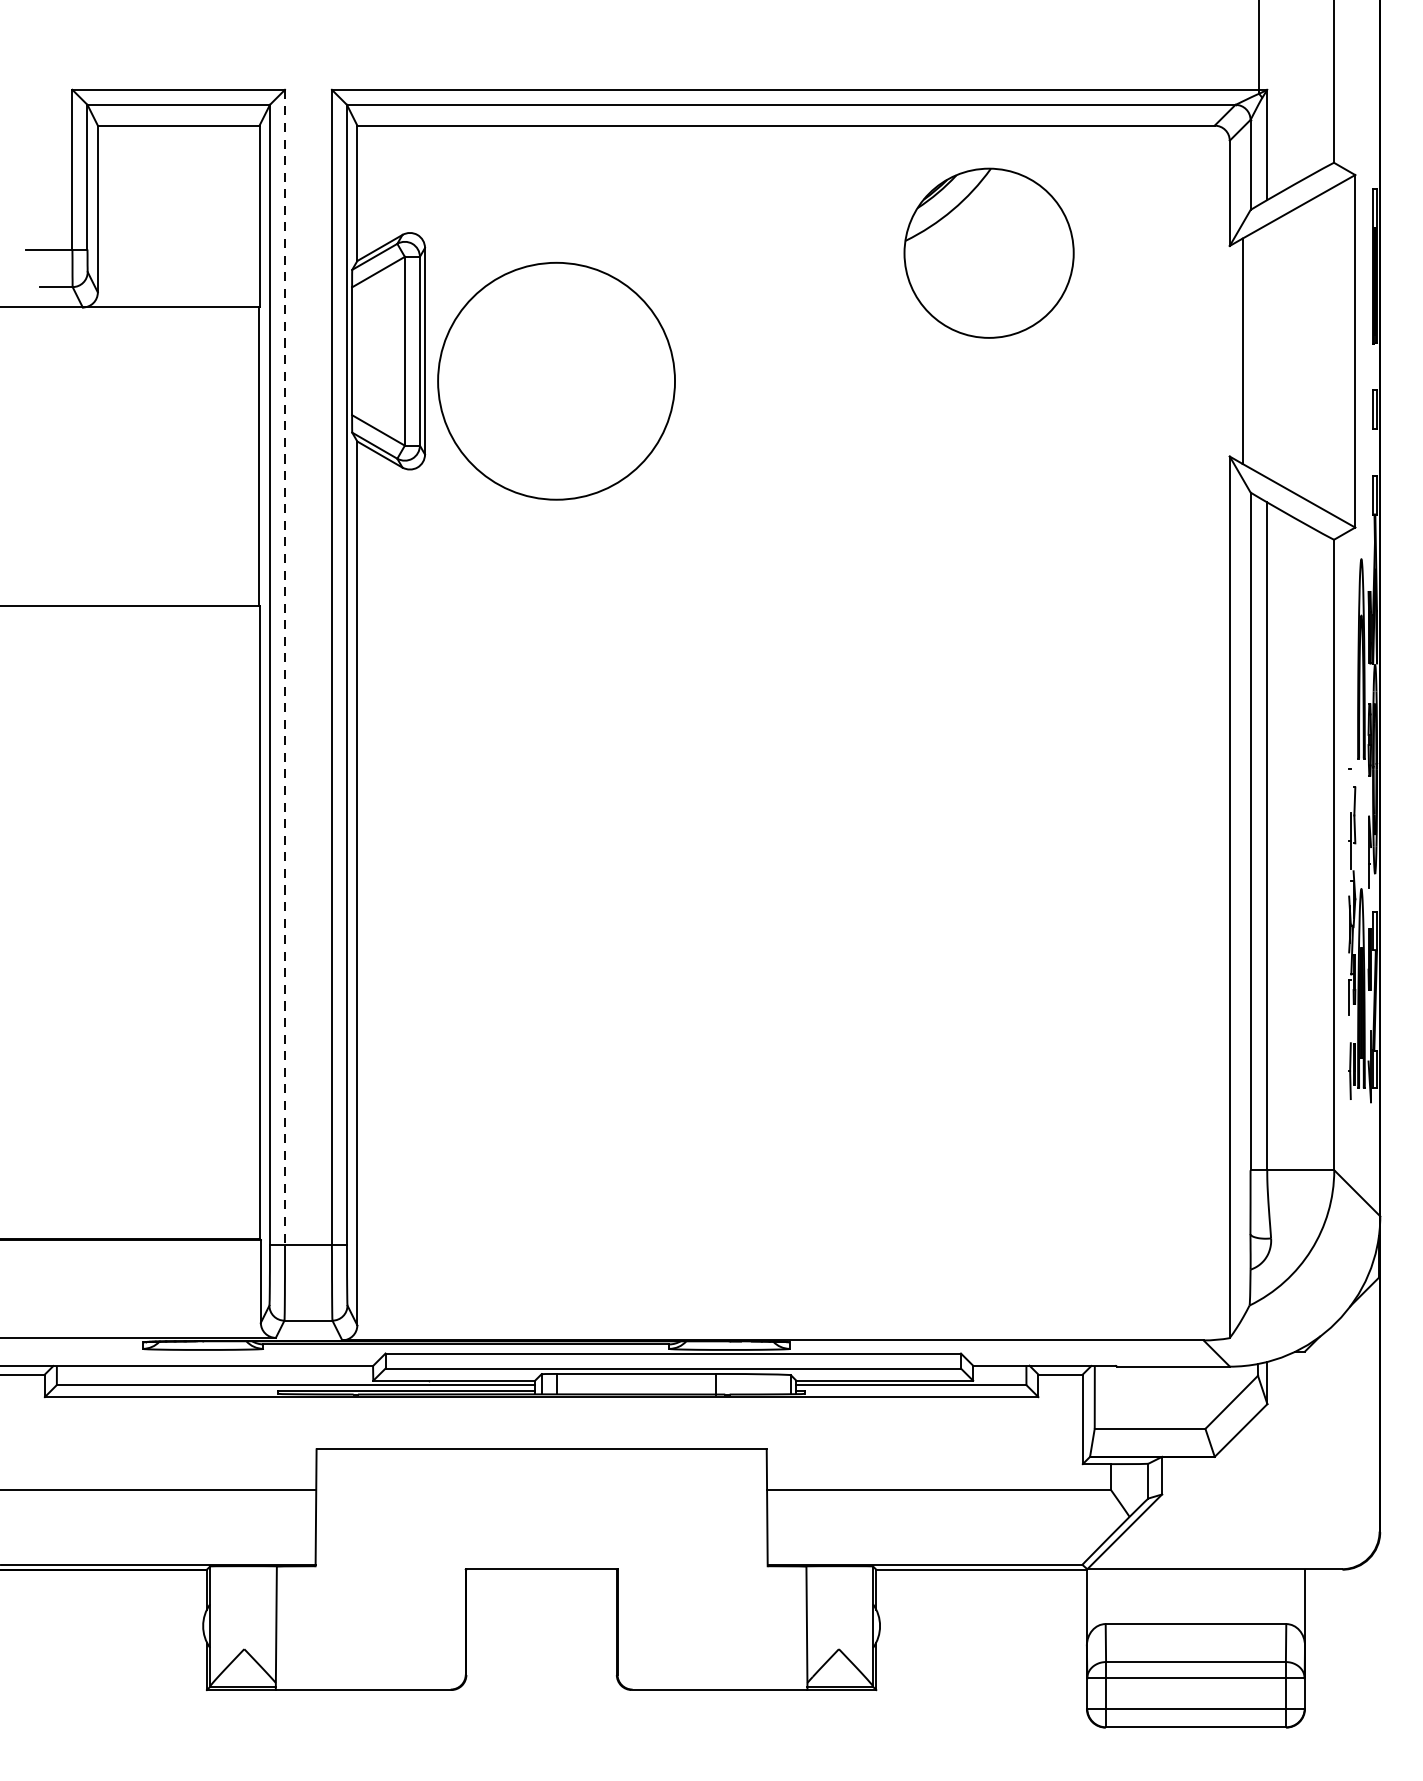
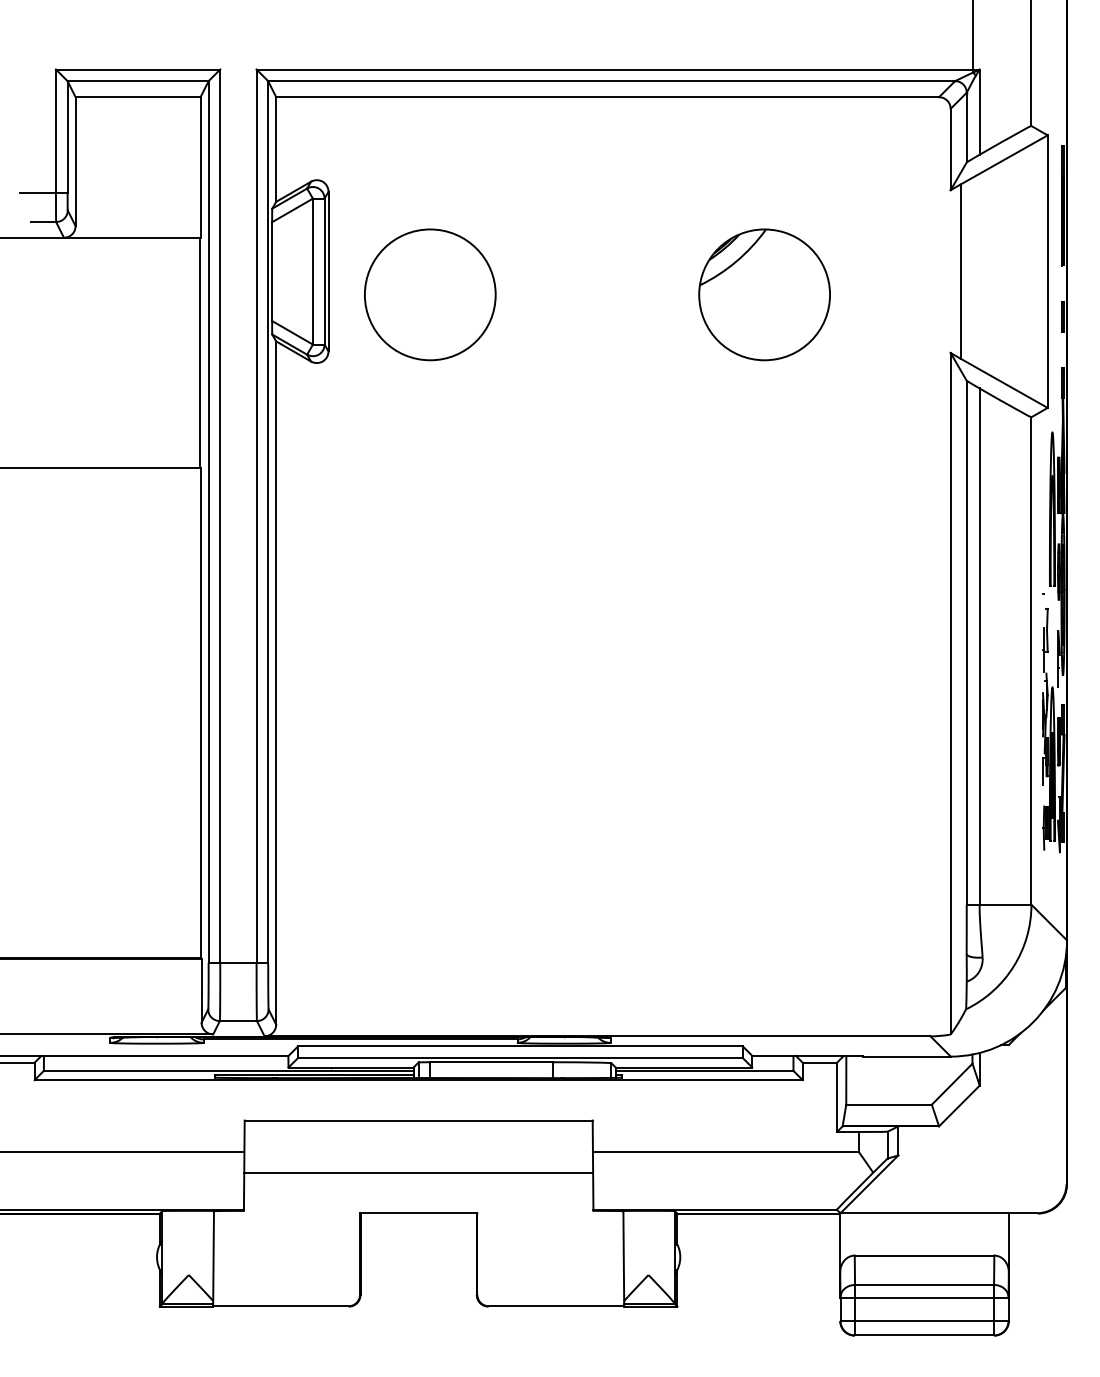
part: (988, 252) -> (764, 294), moved
circle: (556, 380) -> (430, 294), size x0.71
line: (285, 668) -> (220, 516), dashed -> solid
line: (541, 1516) -> (418, 1172), added

